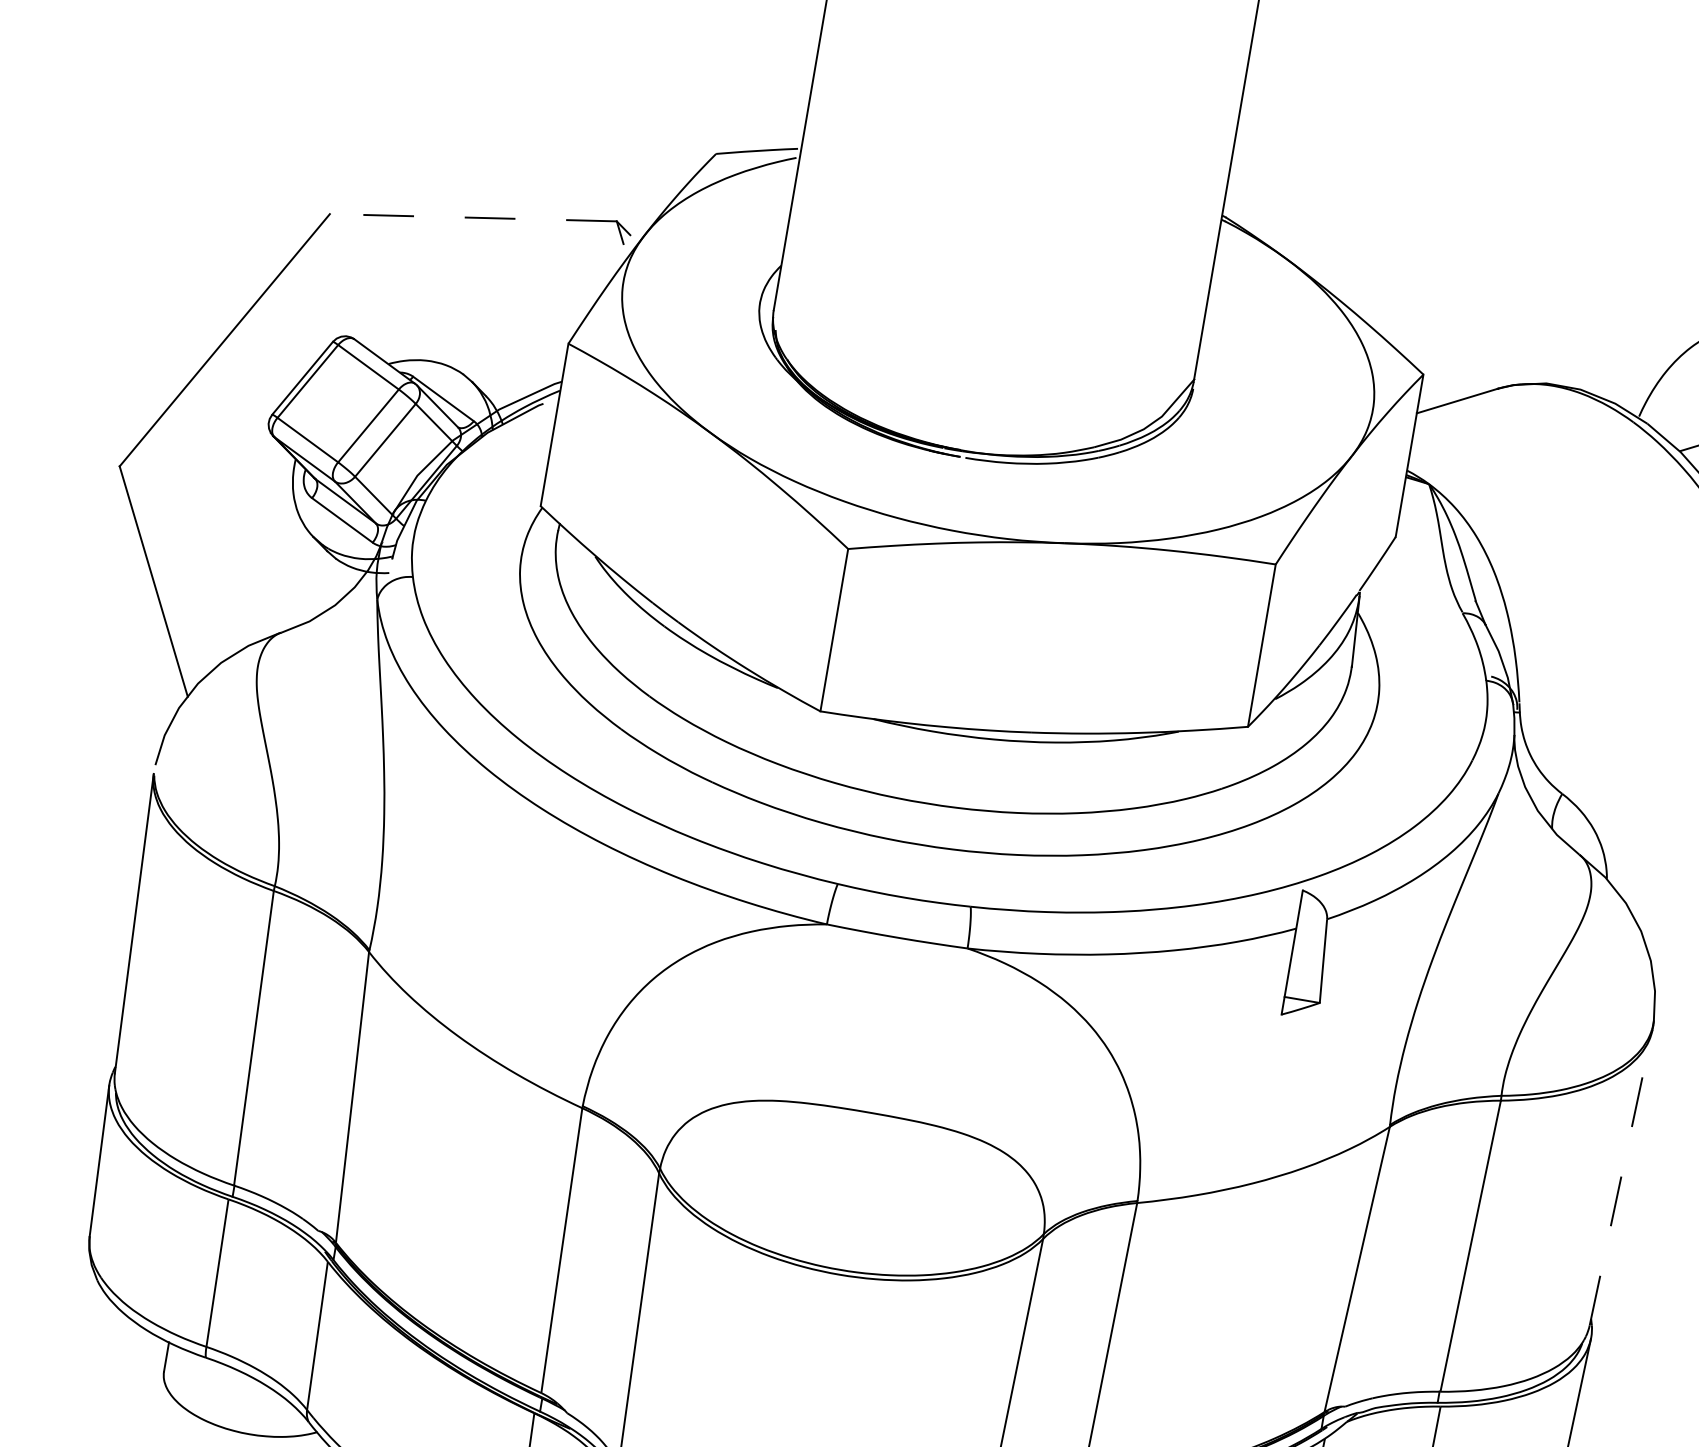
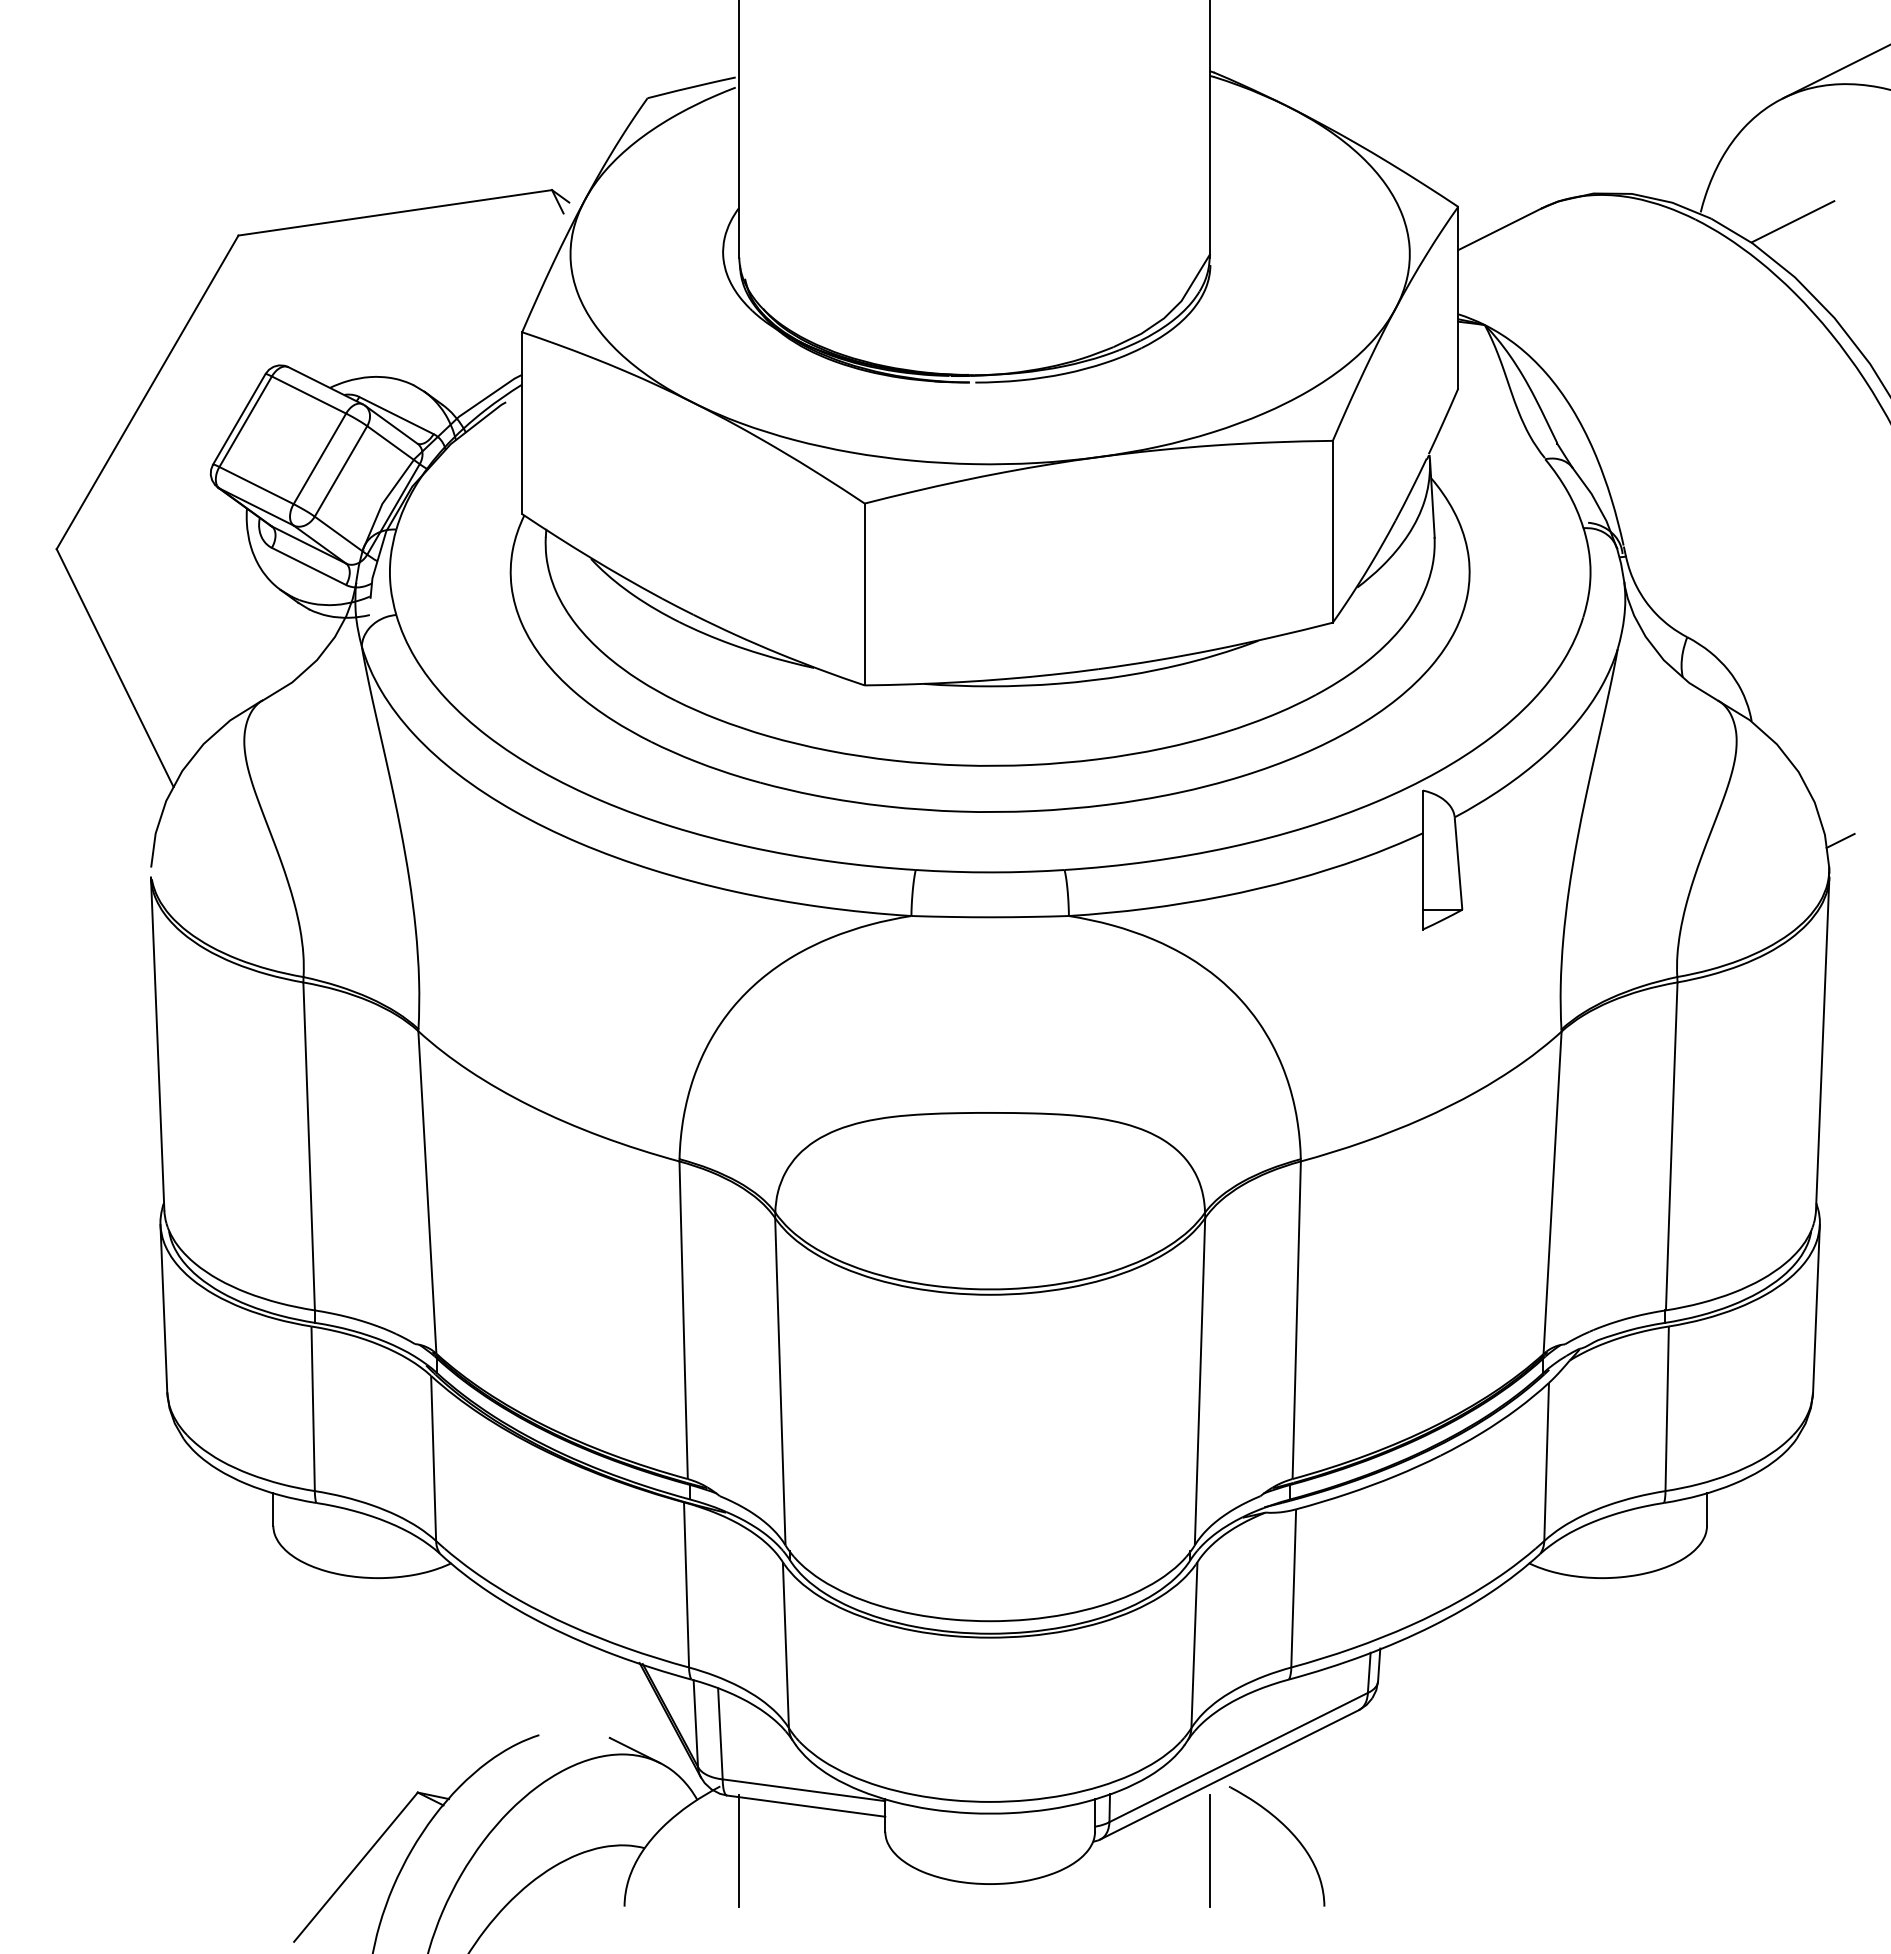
line: (472, 217) -> (394, 212), dashed -> solid
line: (1668, 998) -> (1840, 840), added
line: (1621, 1177) -> (1822, 1043), dashed -> solid

